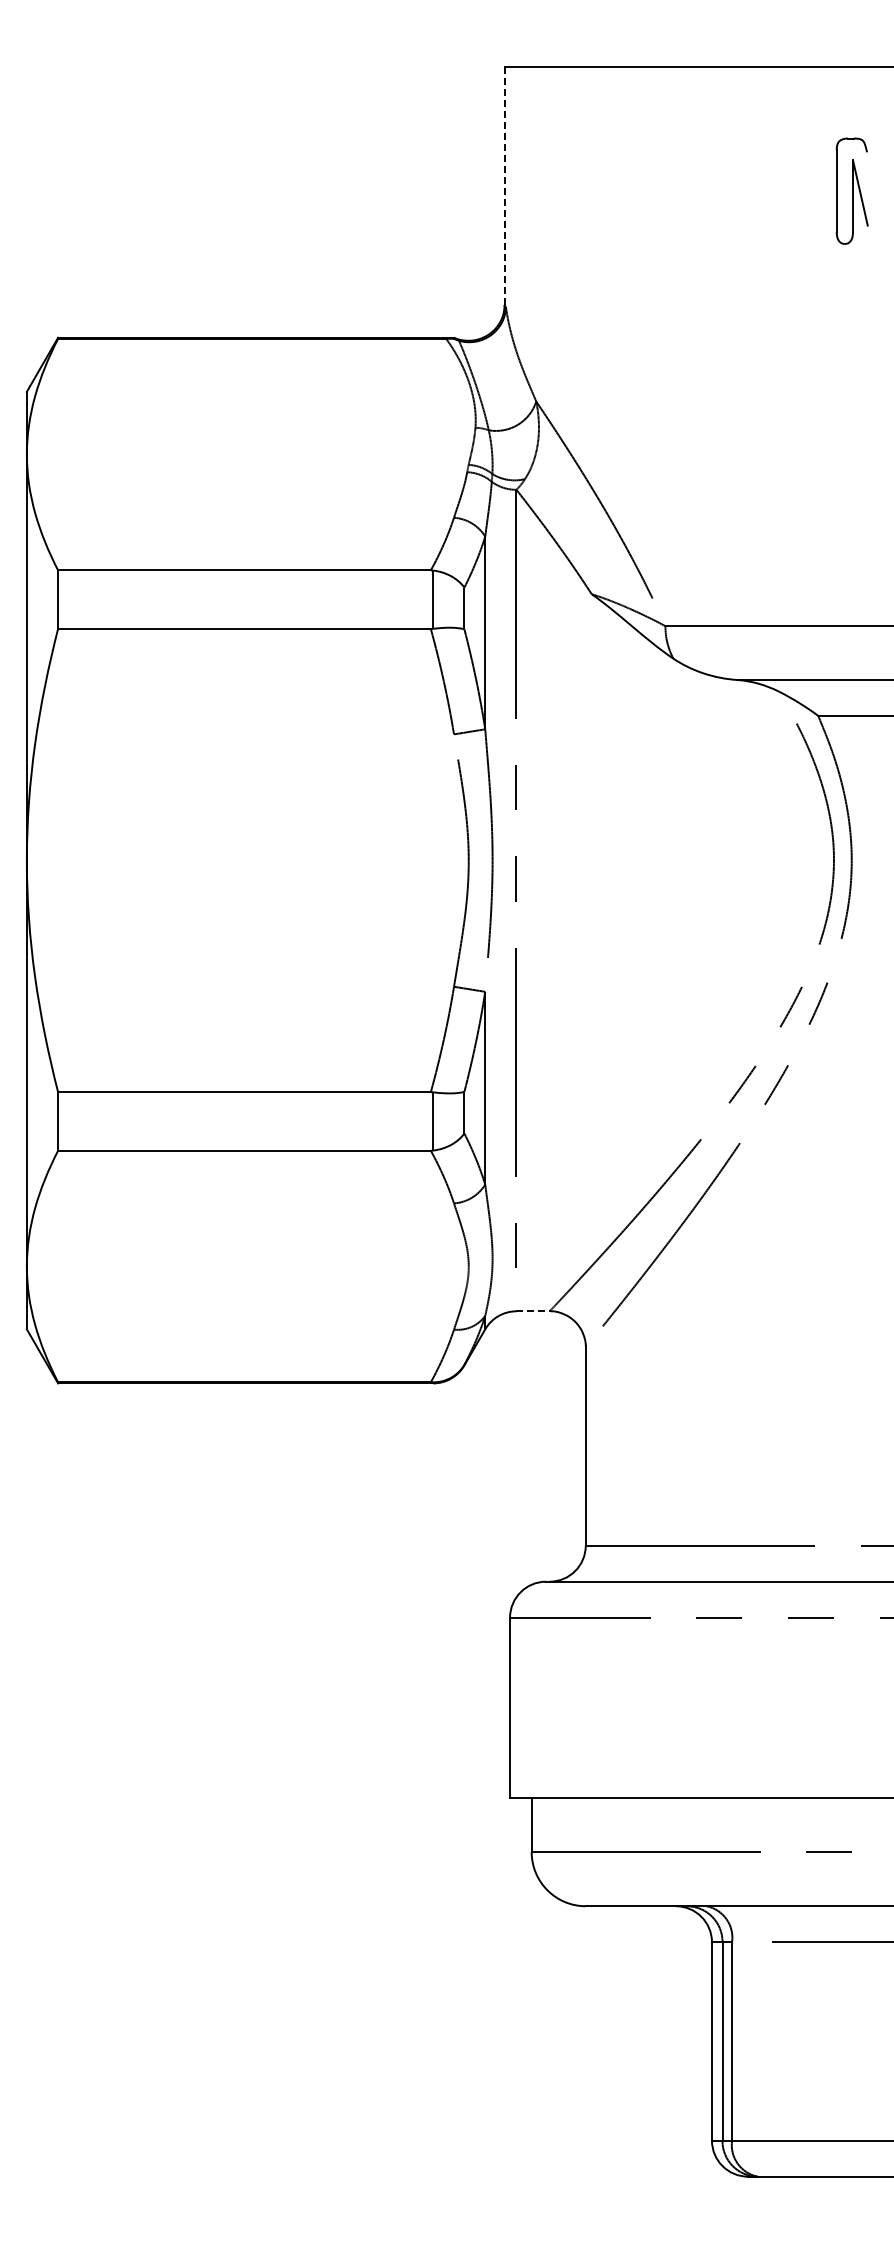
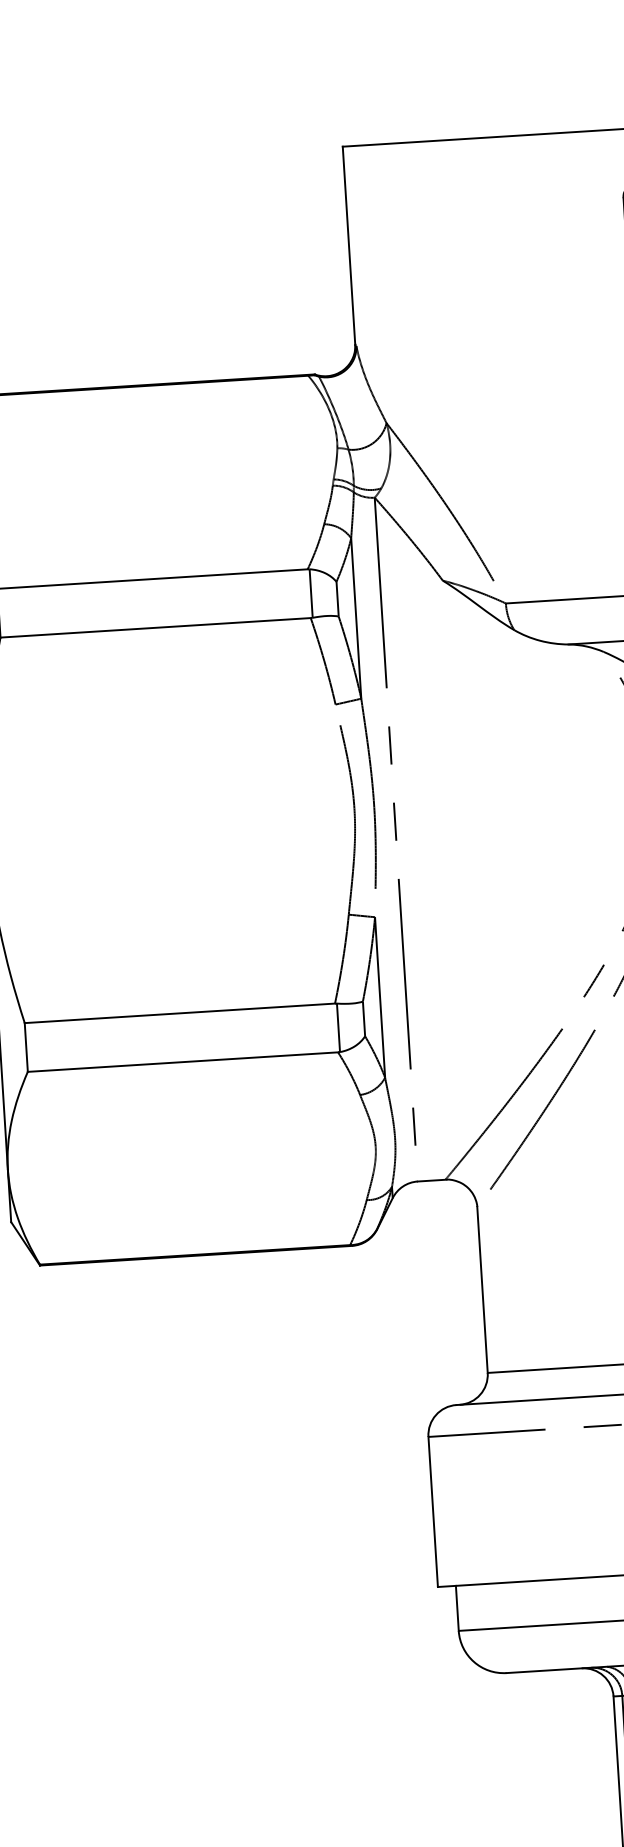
line: (504, 186) -> (348, 245), dashed -> solid
line: (534, 1311) -> (432, 1180), dashed -> solid

